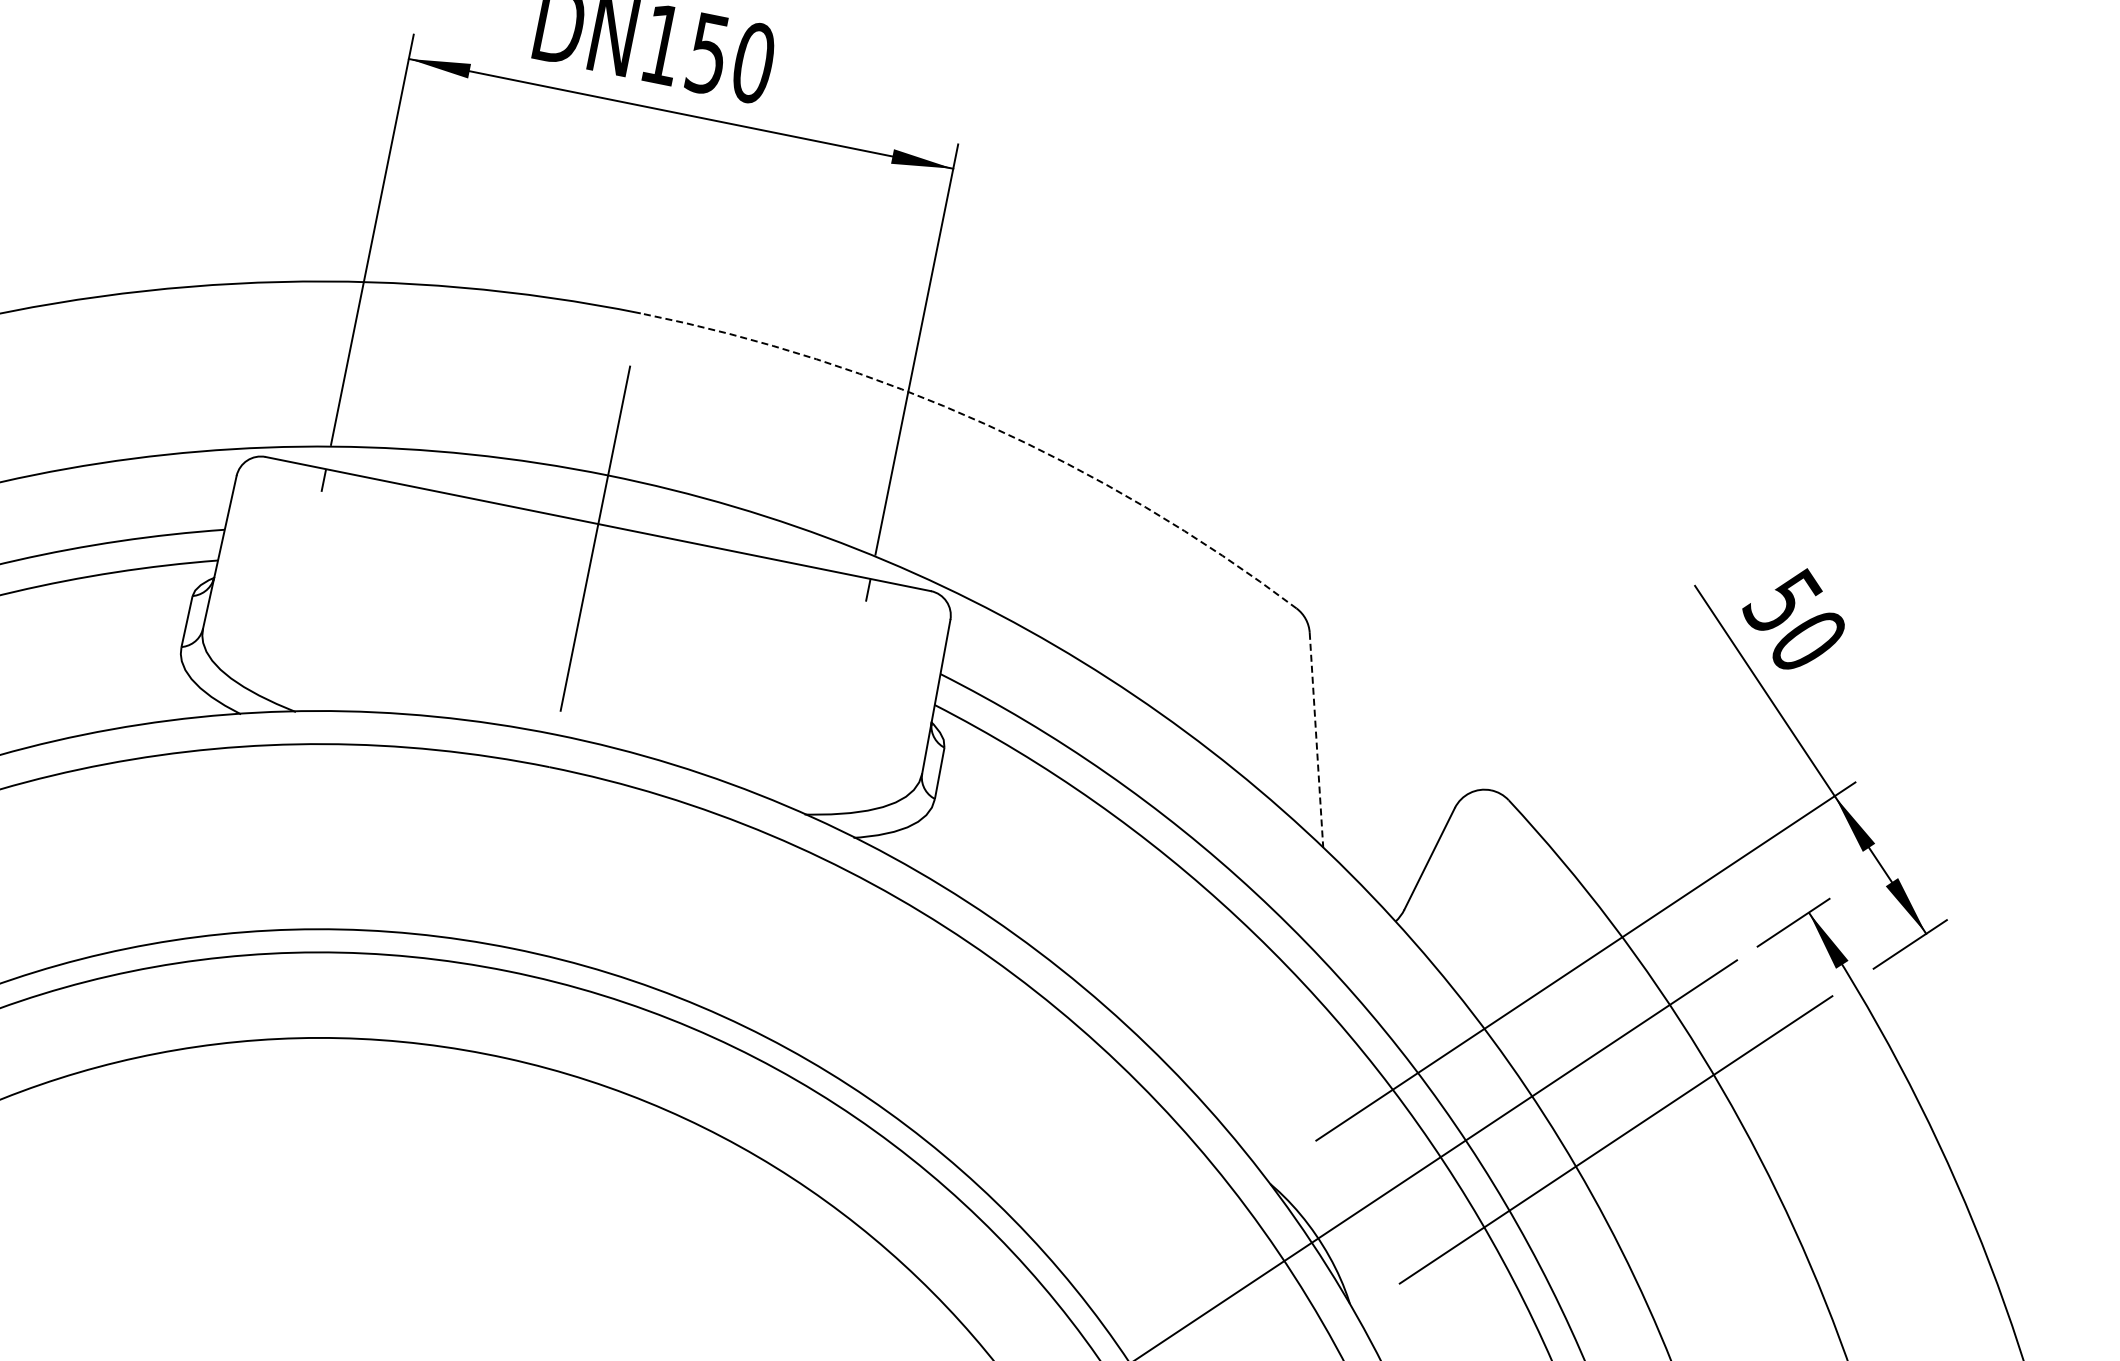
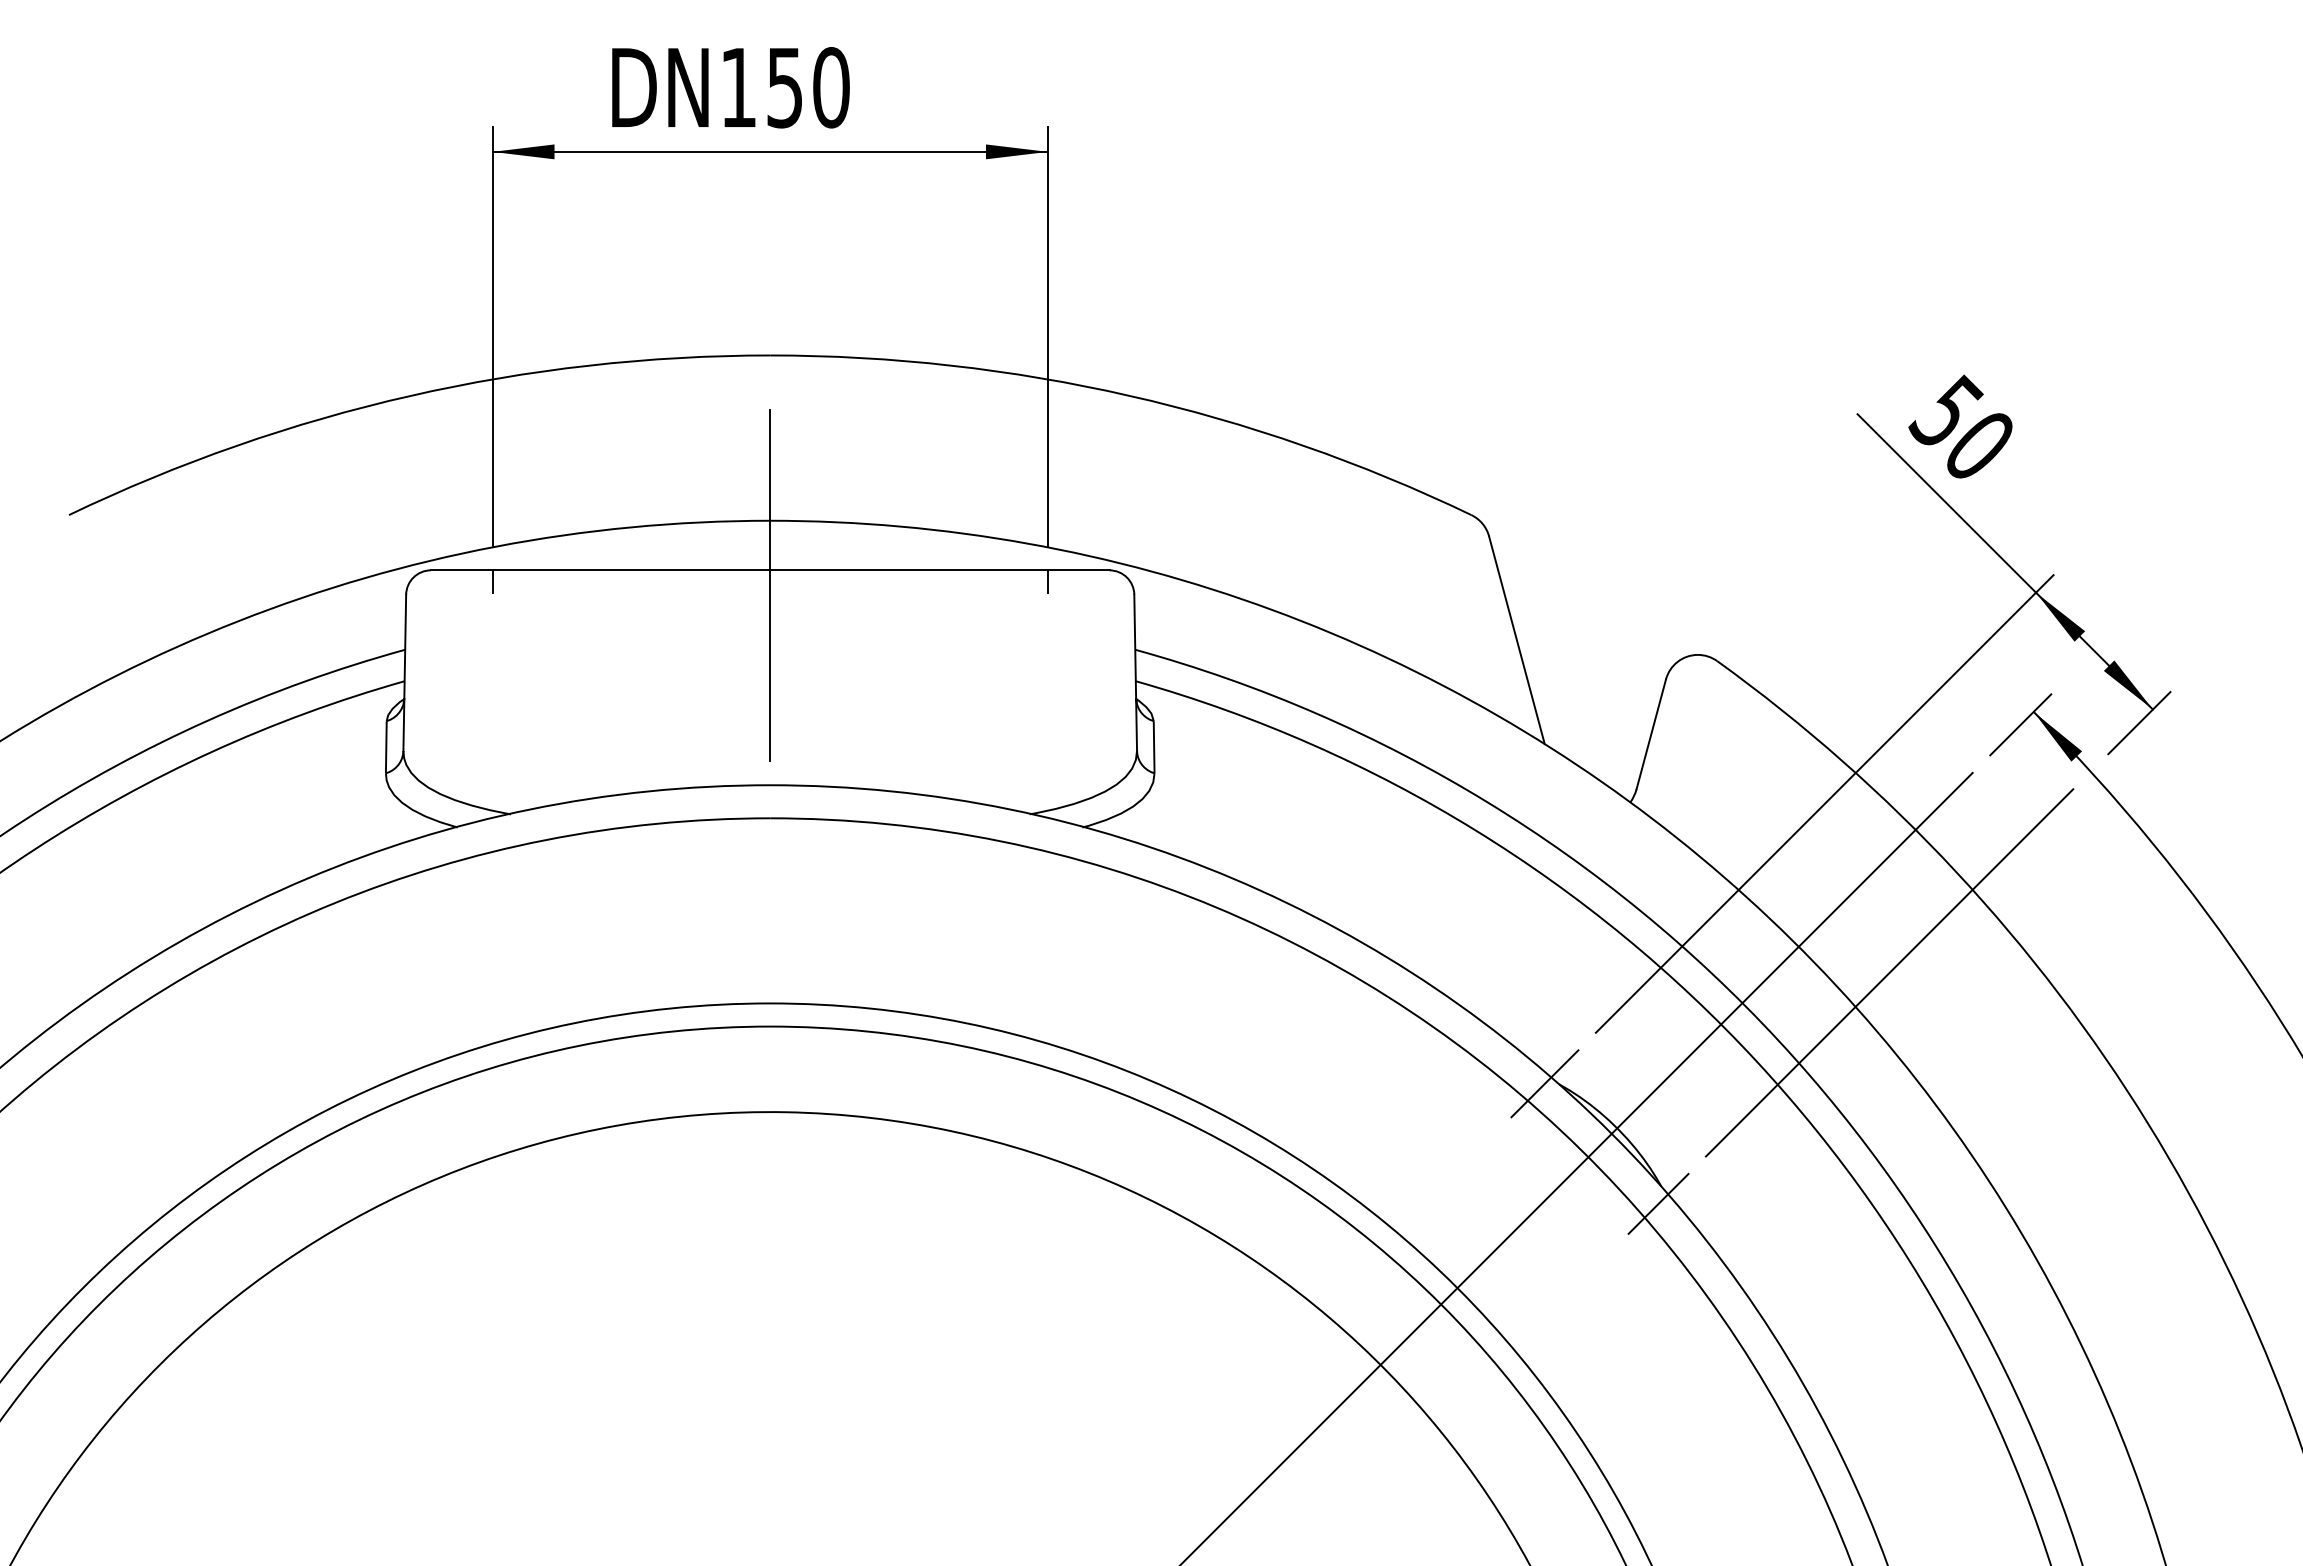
arc: (985, 423) -> (1129, 395), dashed -> solid
line: (1316, 740) -> (1516, 640), dashed -> solid
line: (1255, 1180) -> (1544, 1083), added
line: (1343, 1320) -> (1658, 1203), added

